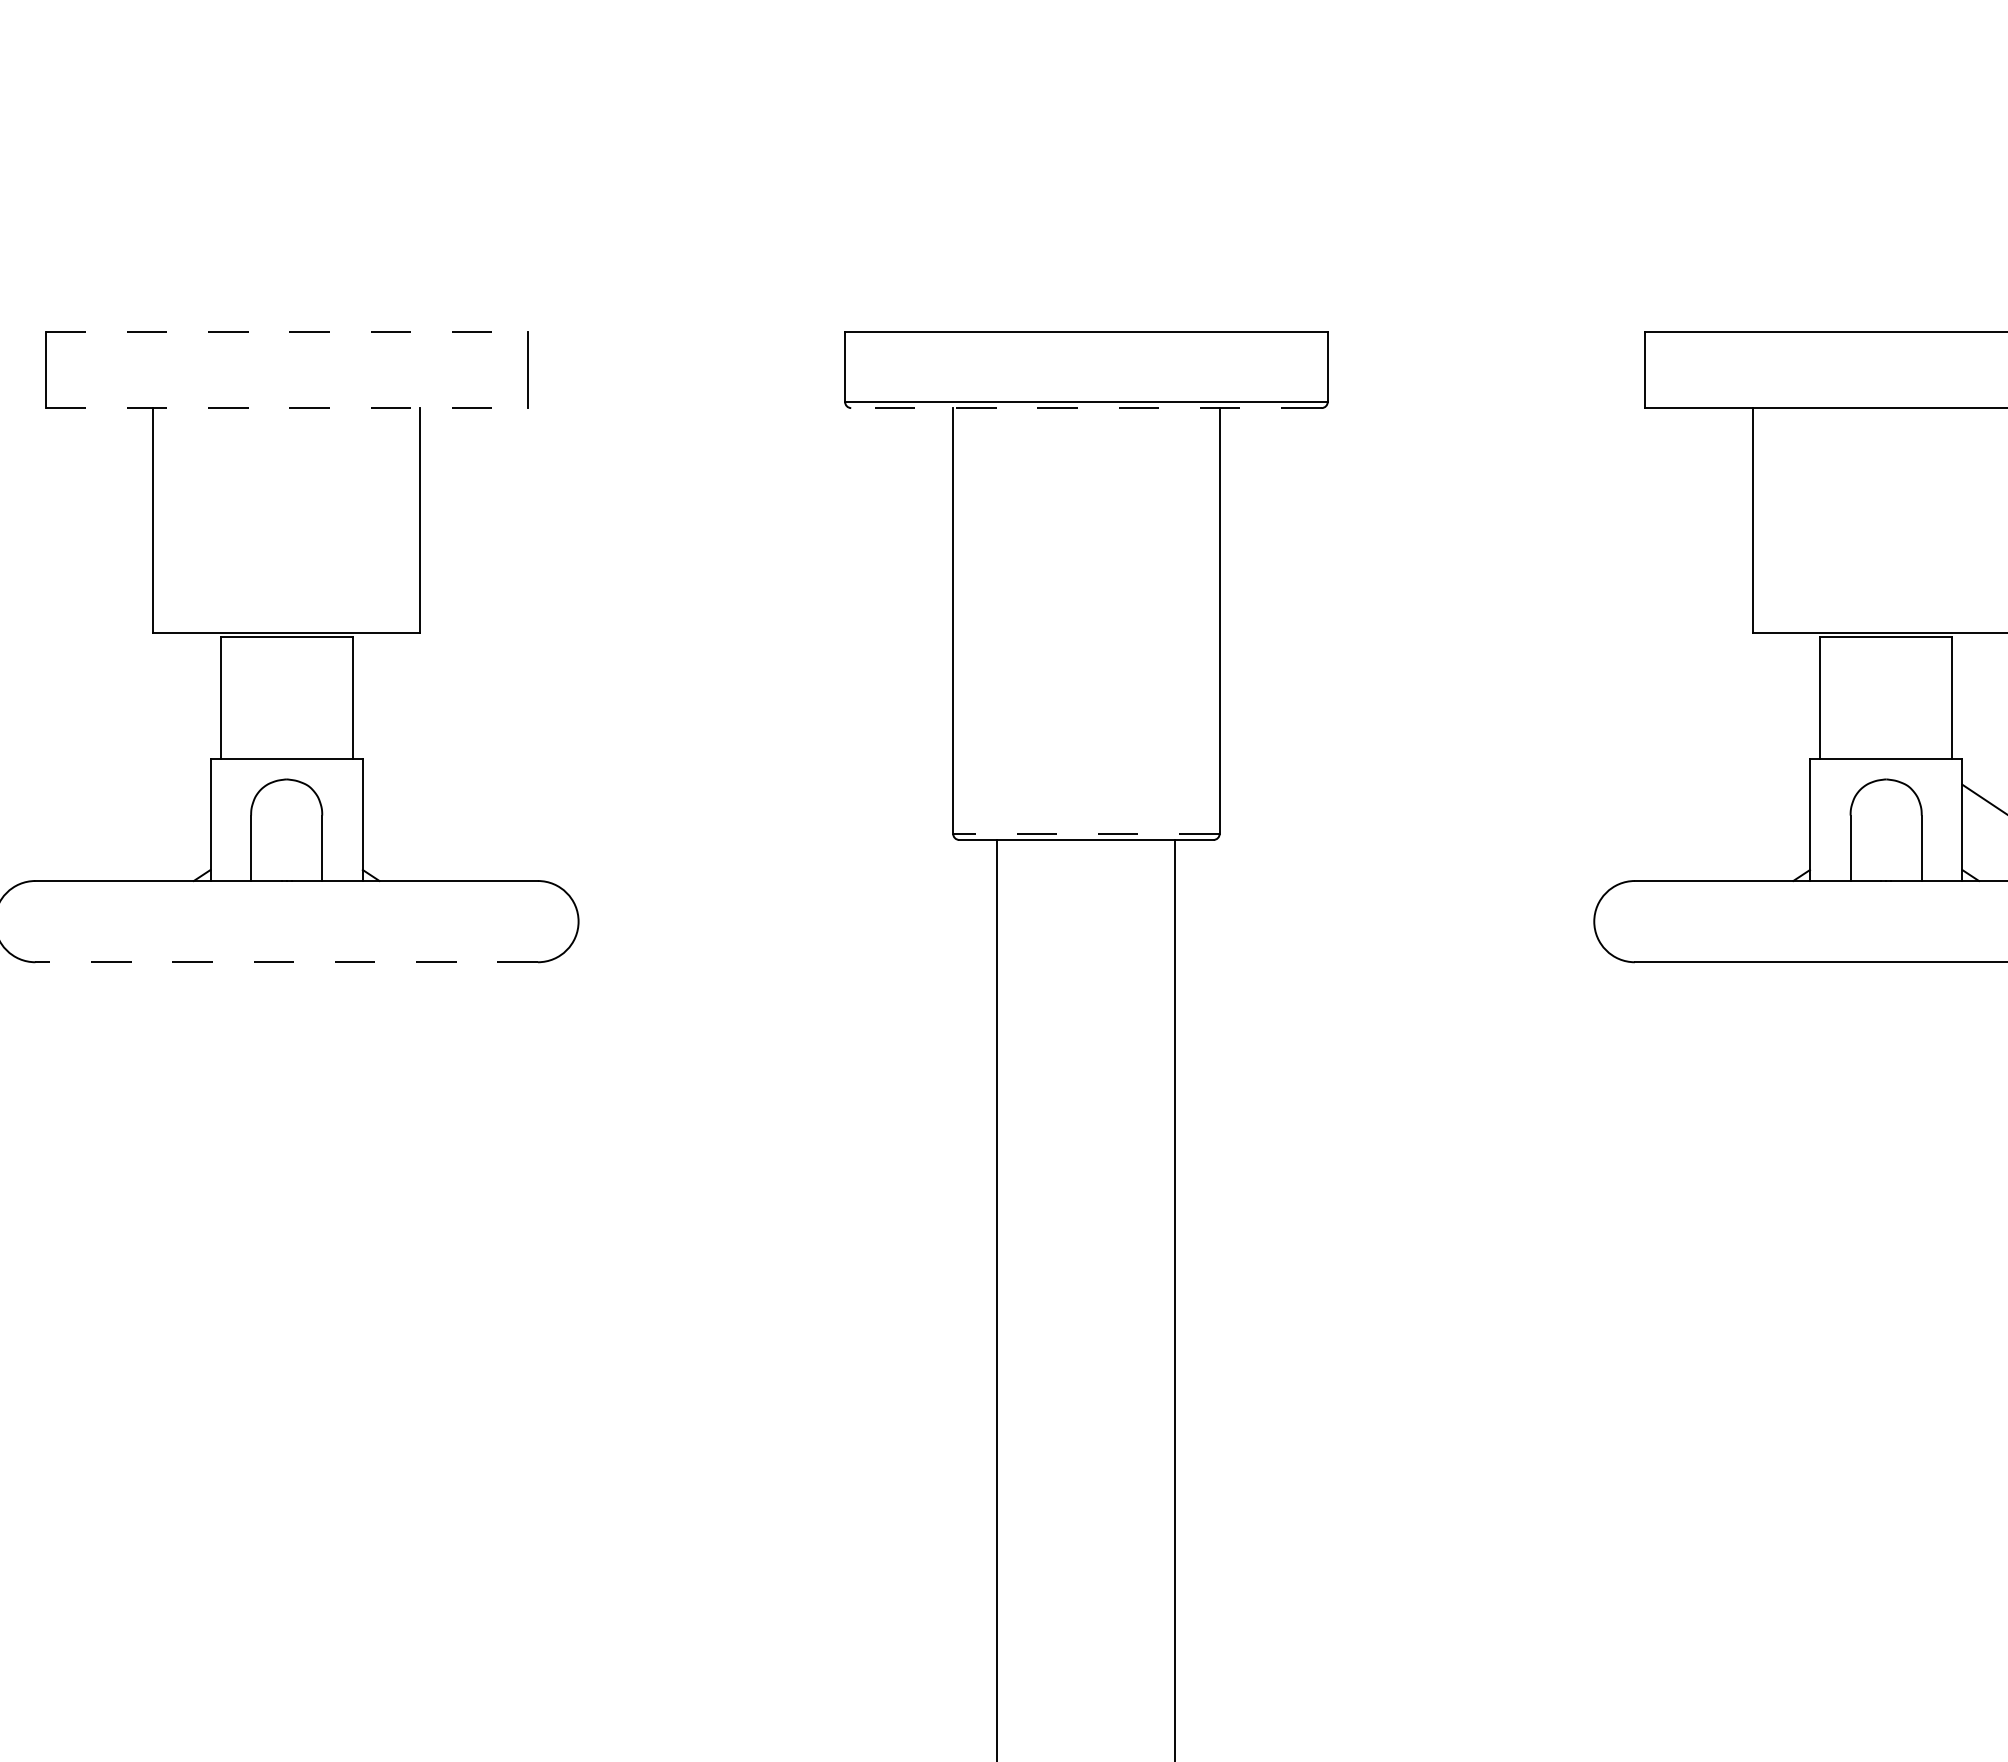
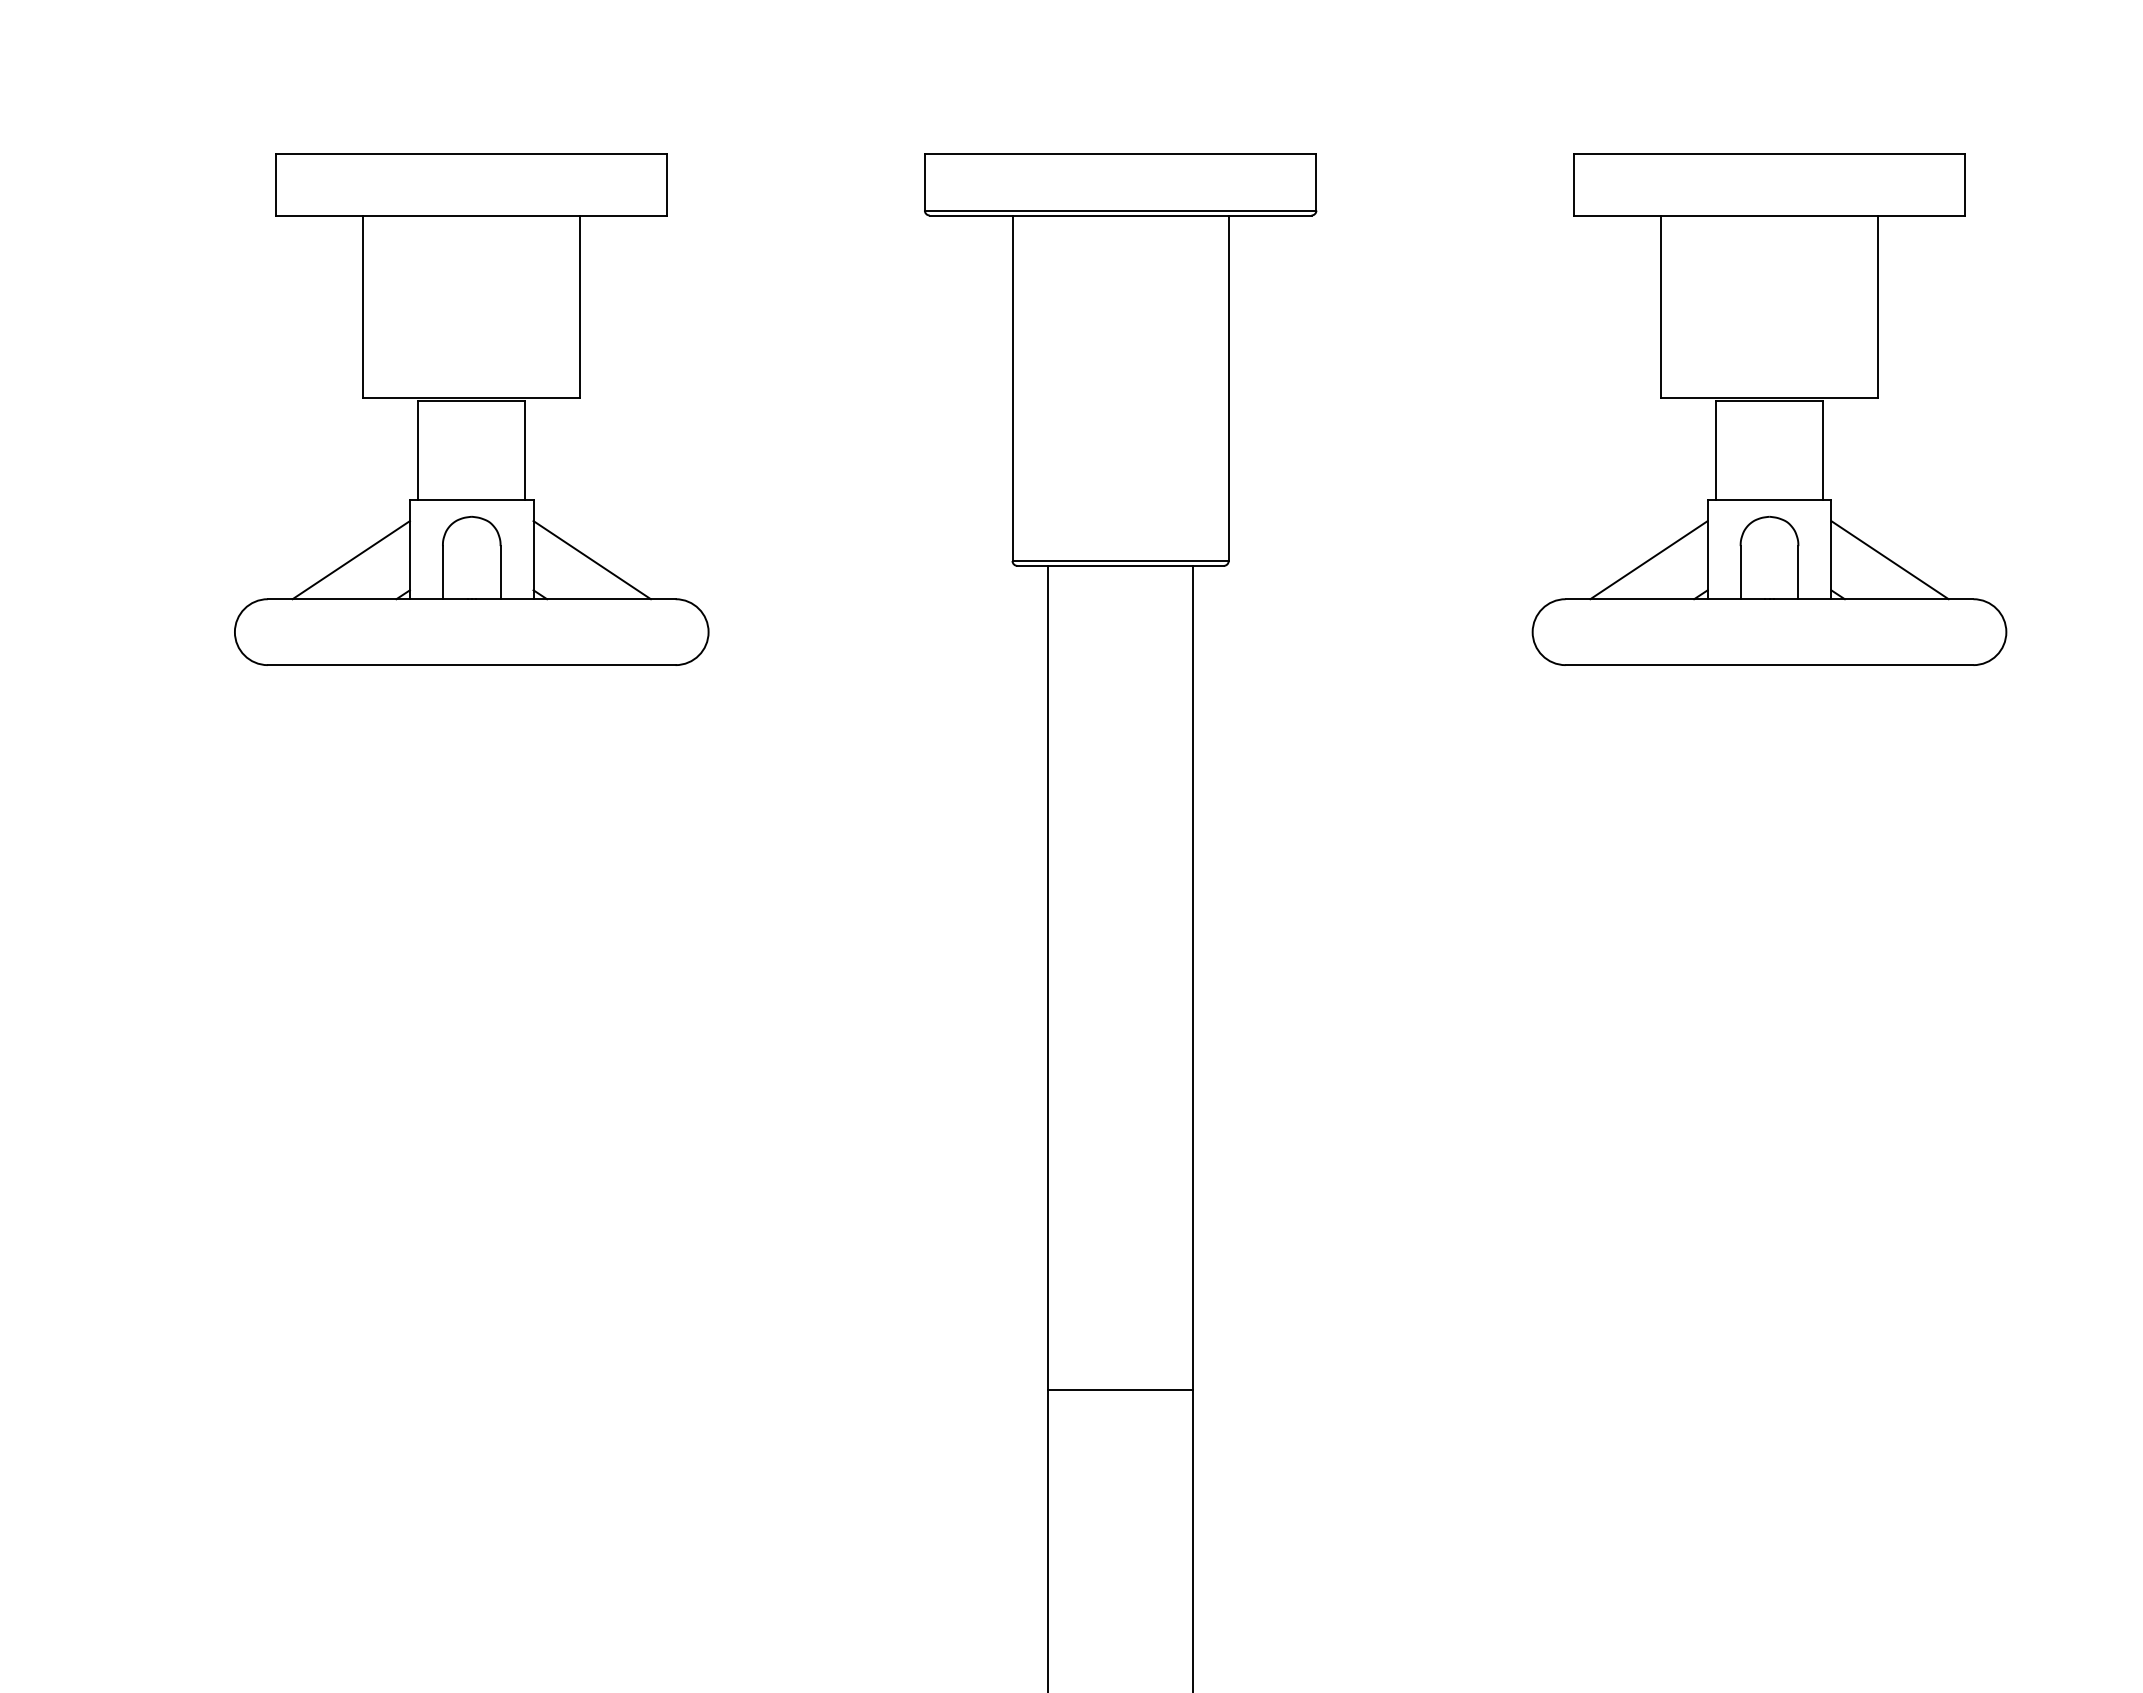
line: (286, 331) -> (471, 153), dashed -> solid
line: (286, 408) -> (471, 215), dashed -> solid
line: (1086, 408) -> (1120, 215), dashed -> solid
line: (137, 833) -> (350, 560), added
line: (434, 833) -> (591, 560), added
line: (1086, 833) -> (1120, 560), dashed -> solid
line: (1737, 833) -> (1648, 560), added
line: (286, 962) -> (471, 665), dashed -> solid

